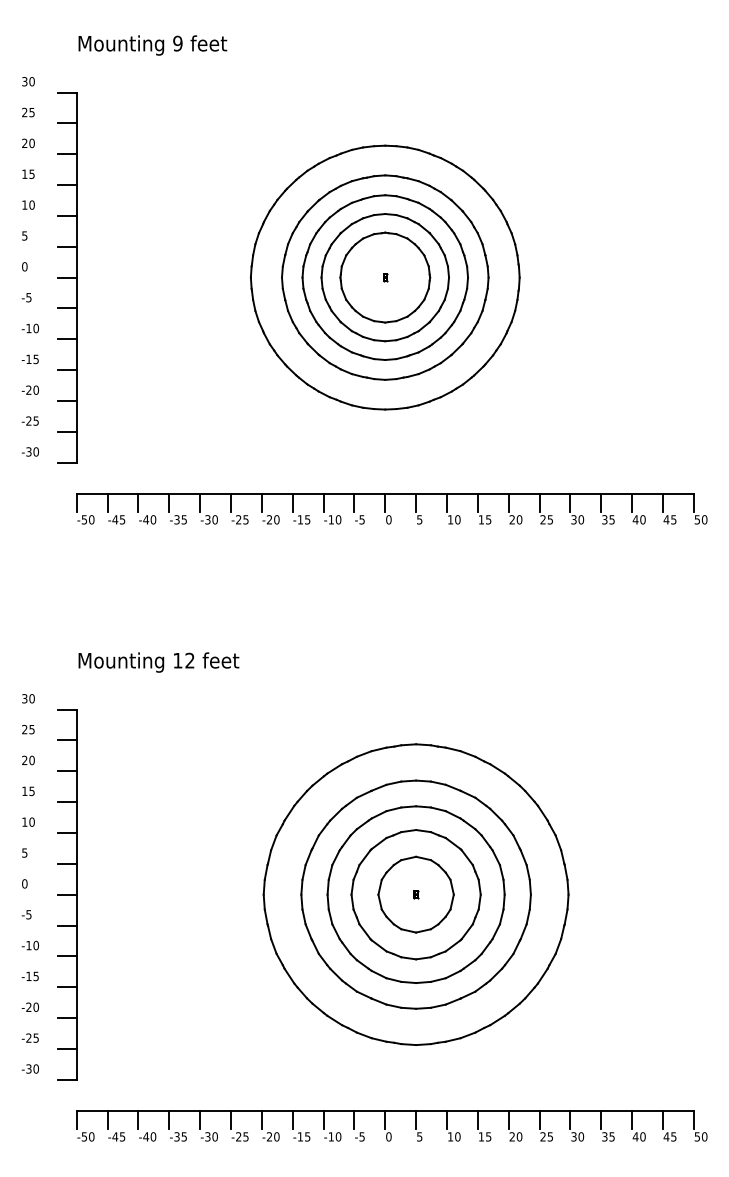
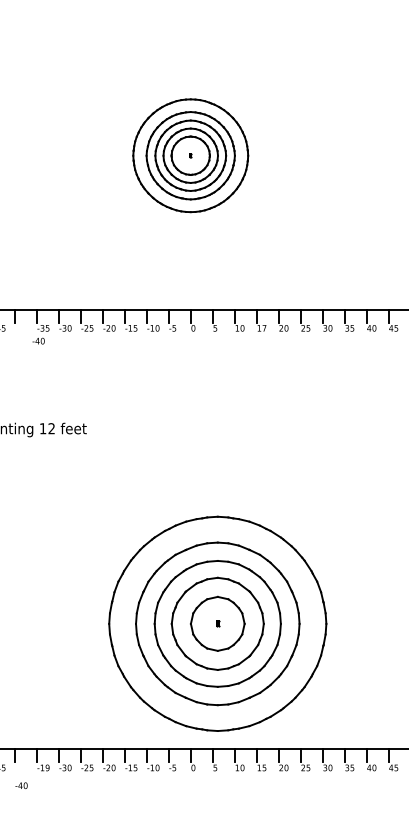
part: (384, 277) -> (190, 155), size x0.6
text: (147, 519) -> (38, 340), moved
text: (488, 519) -> (264, 328), 15 -> 17
part: (415, 894) -> (217, 623), moved
text: (147, 1136) -> (21, 785), moved
text: (180, 1136) -> (44, 767), -35 -> -19

